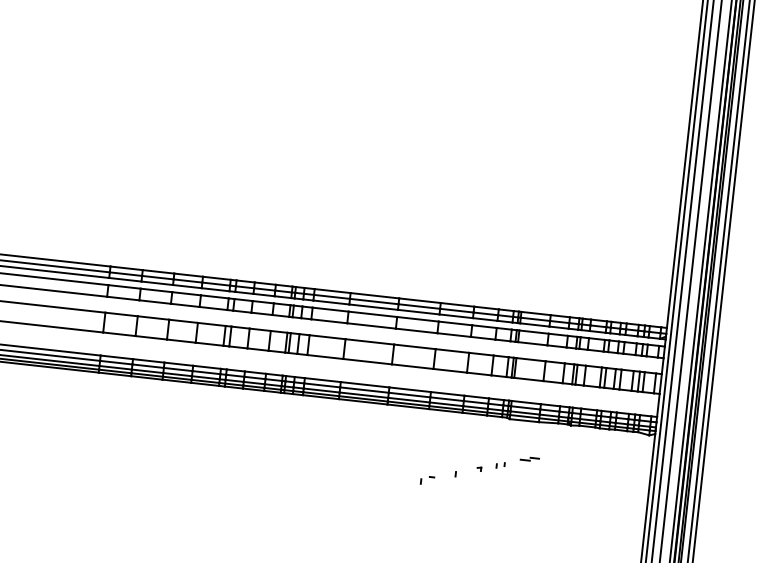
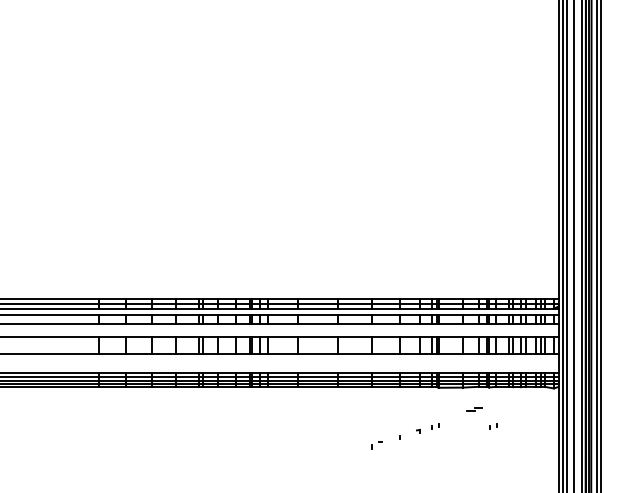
part: (529, 459) -> (474, 409), moved
part: (570, 473) -> (493, 426), added

